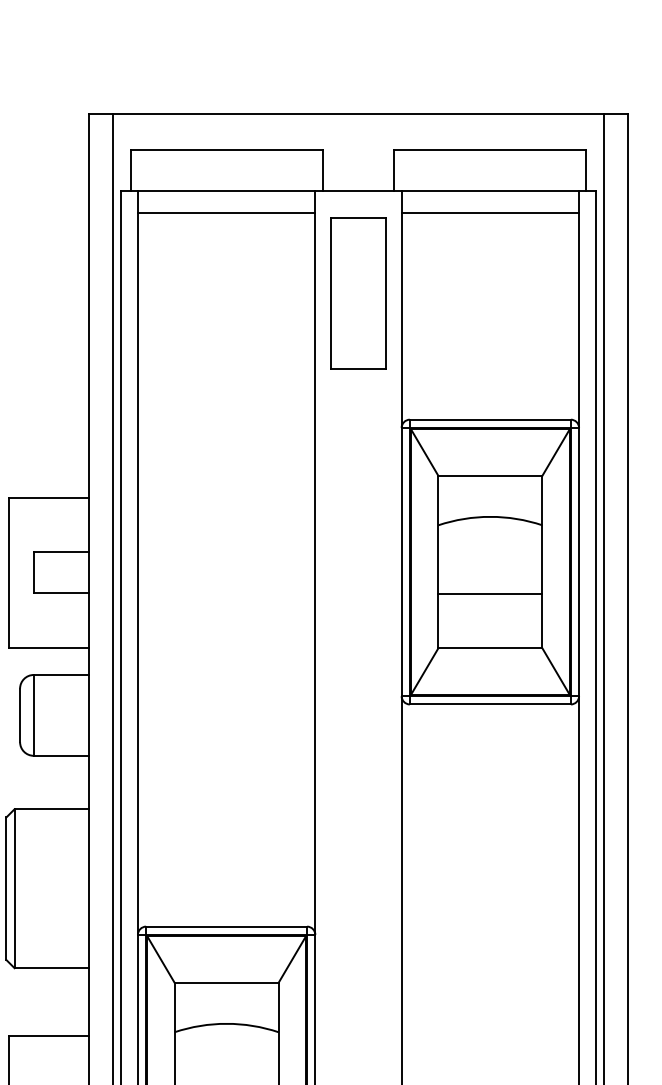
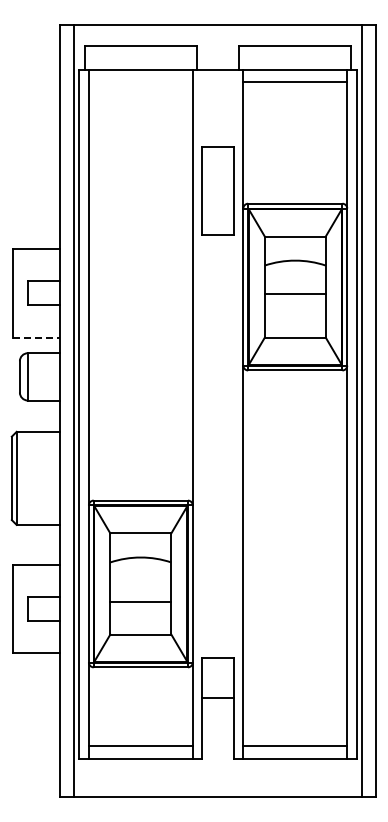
line: (226, 212) -> (140, 82), removed
part: (357, 292) -> (217, 190), moved
line: (489, 593) -> (294, 293), moved
line: (50, 648) -> (37, 337), solid -> dashed

